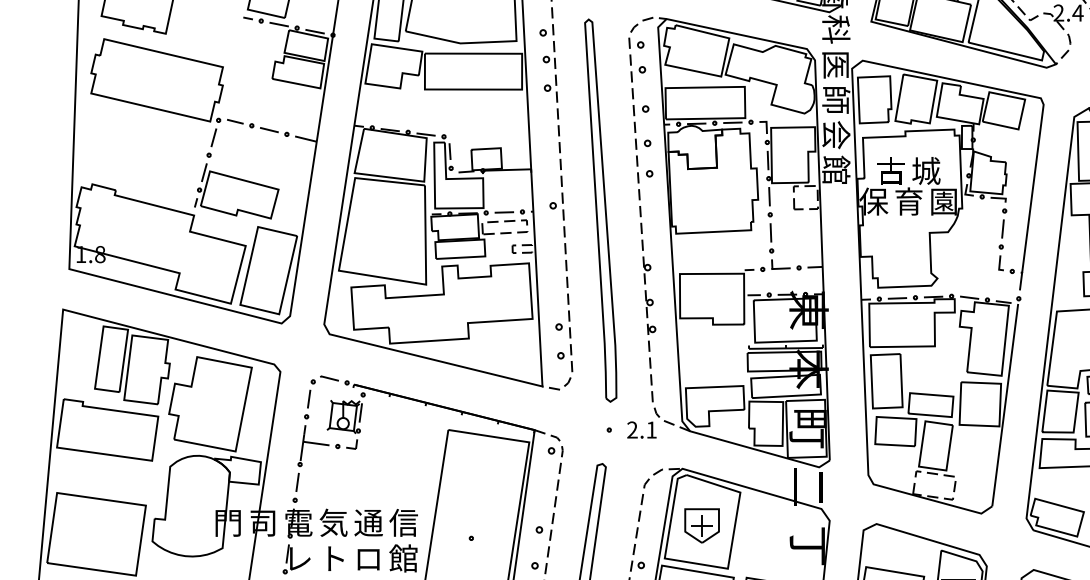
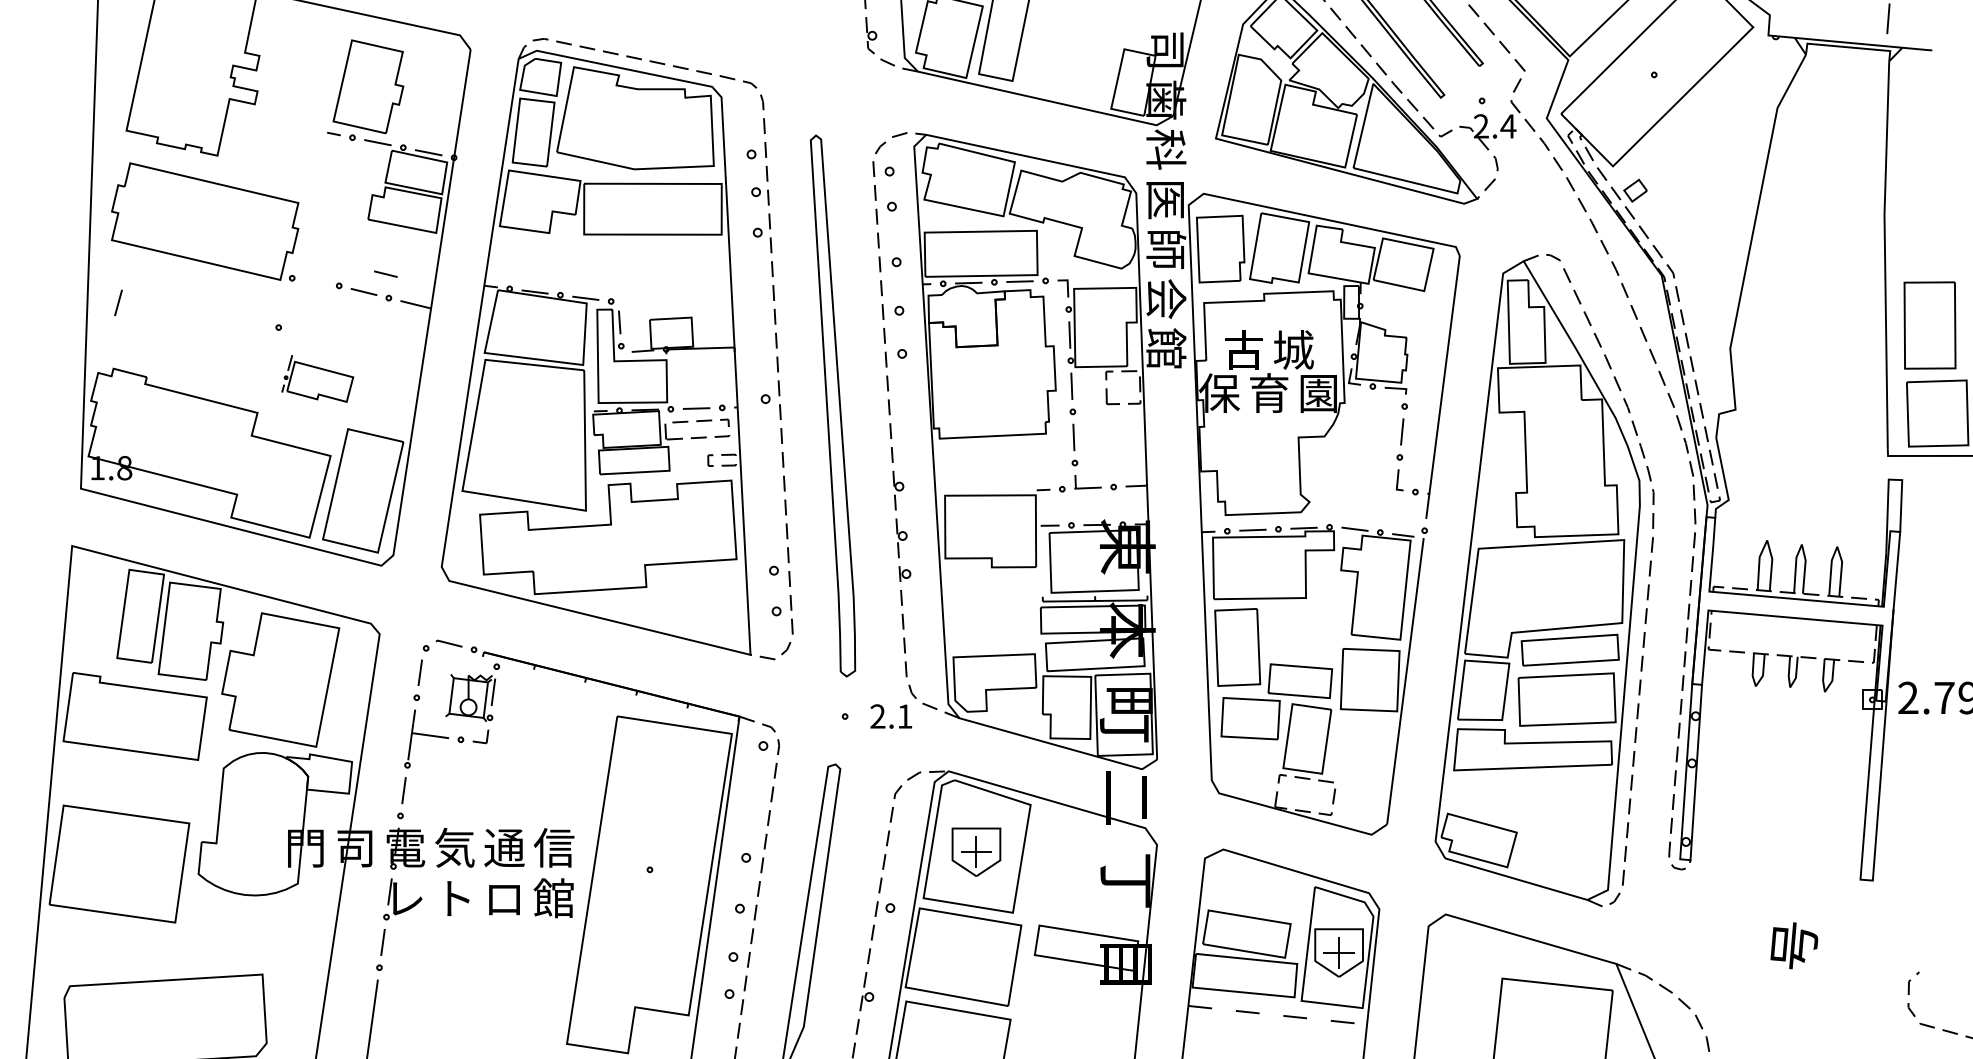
line: (235, 121) -> (385, 273), moved
line: (213, 137) -> (118, 302), moved
part: (236, 191) -> (317, 378), size x0.6

